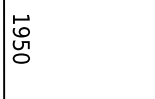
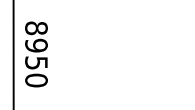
text: (20, 19) -> (35, 28), 1950 -> 8950

